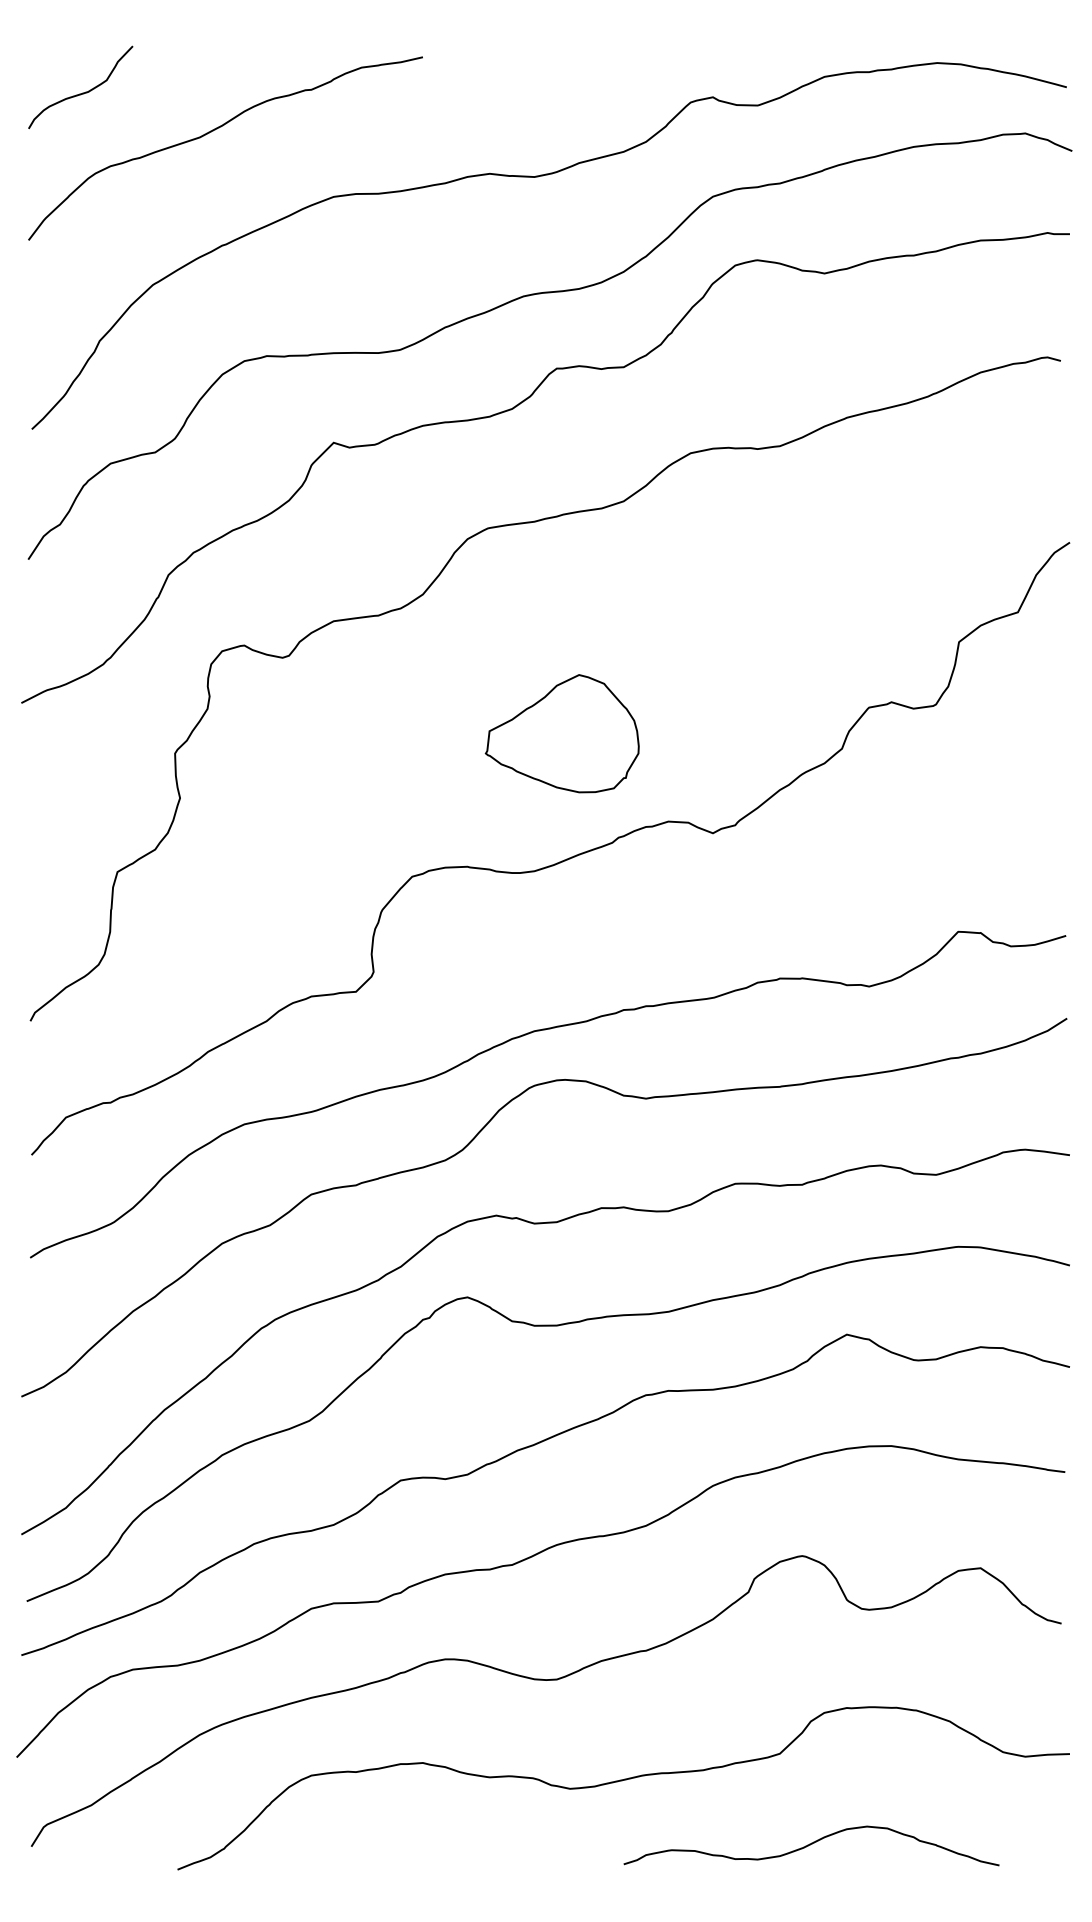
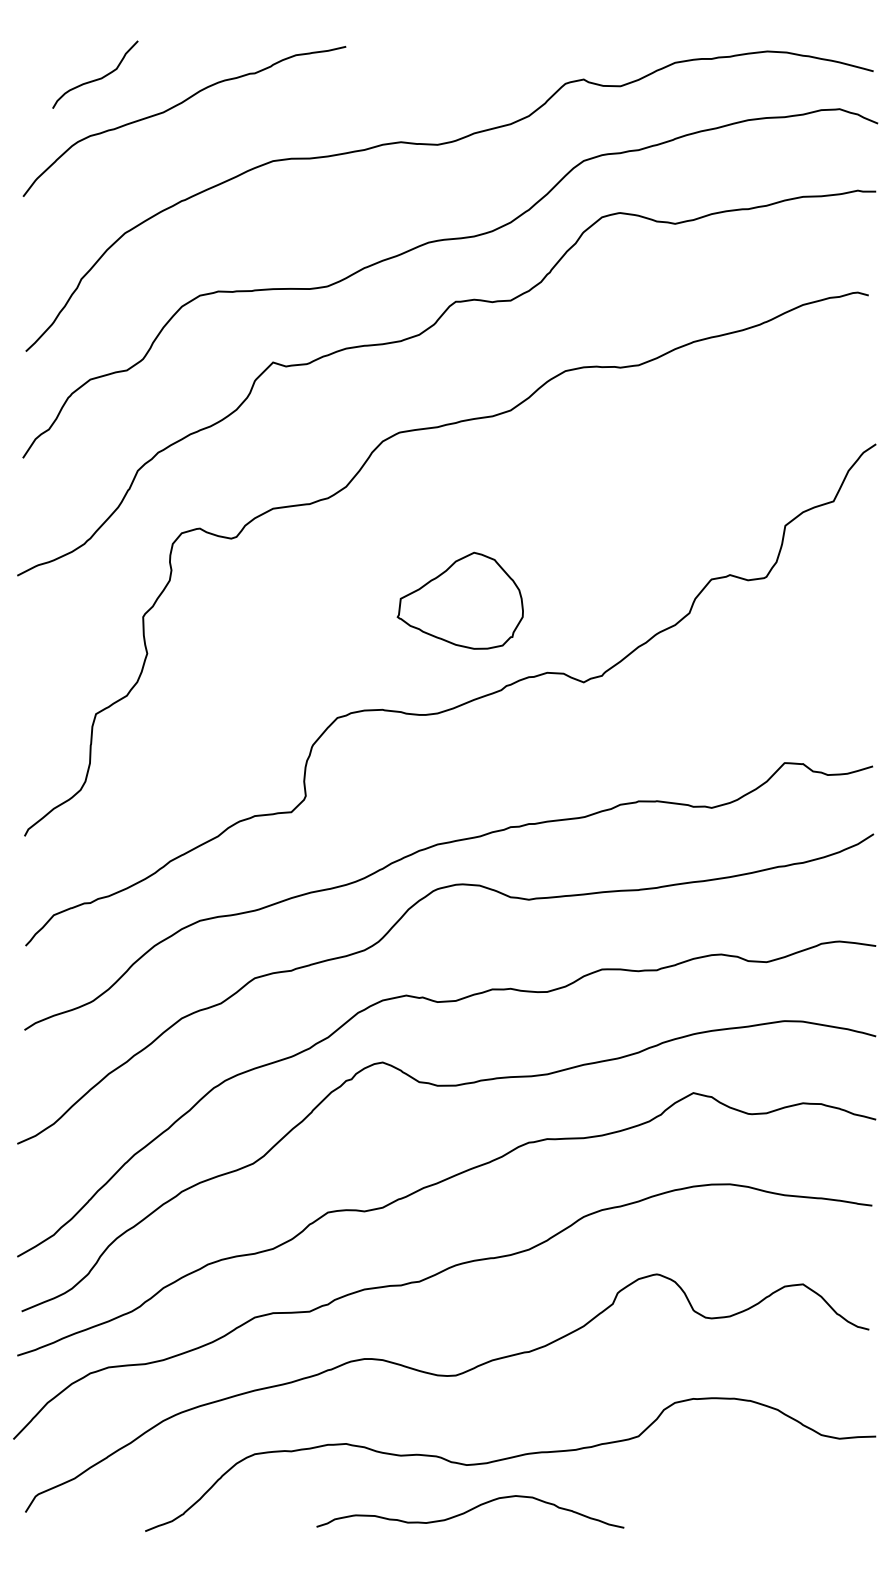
curve: (82, 92) -> (96, 78), moved
curve: (811, 1844) -> (470, 1510), moved

